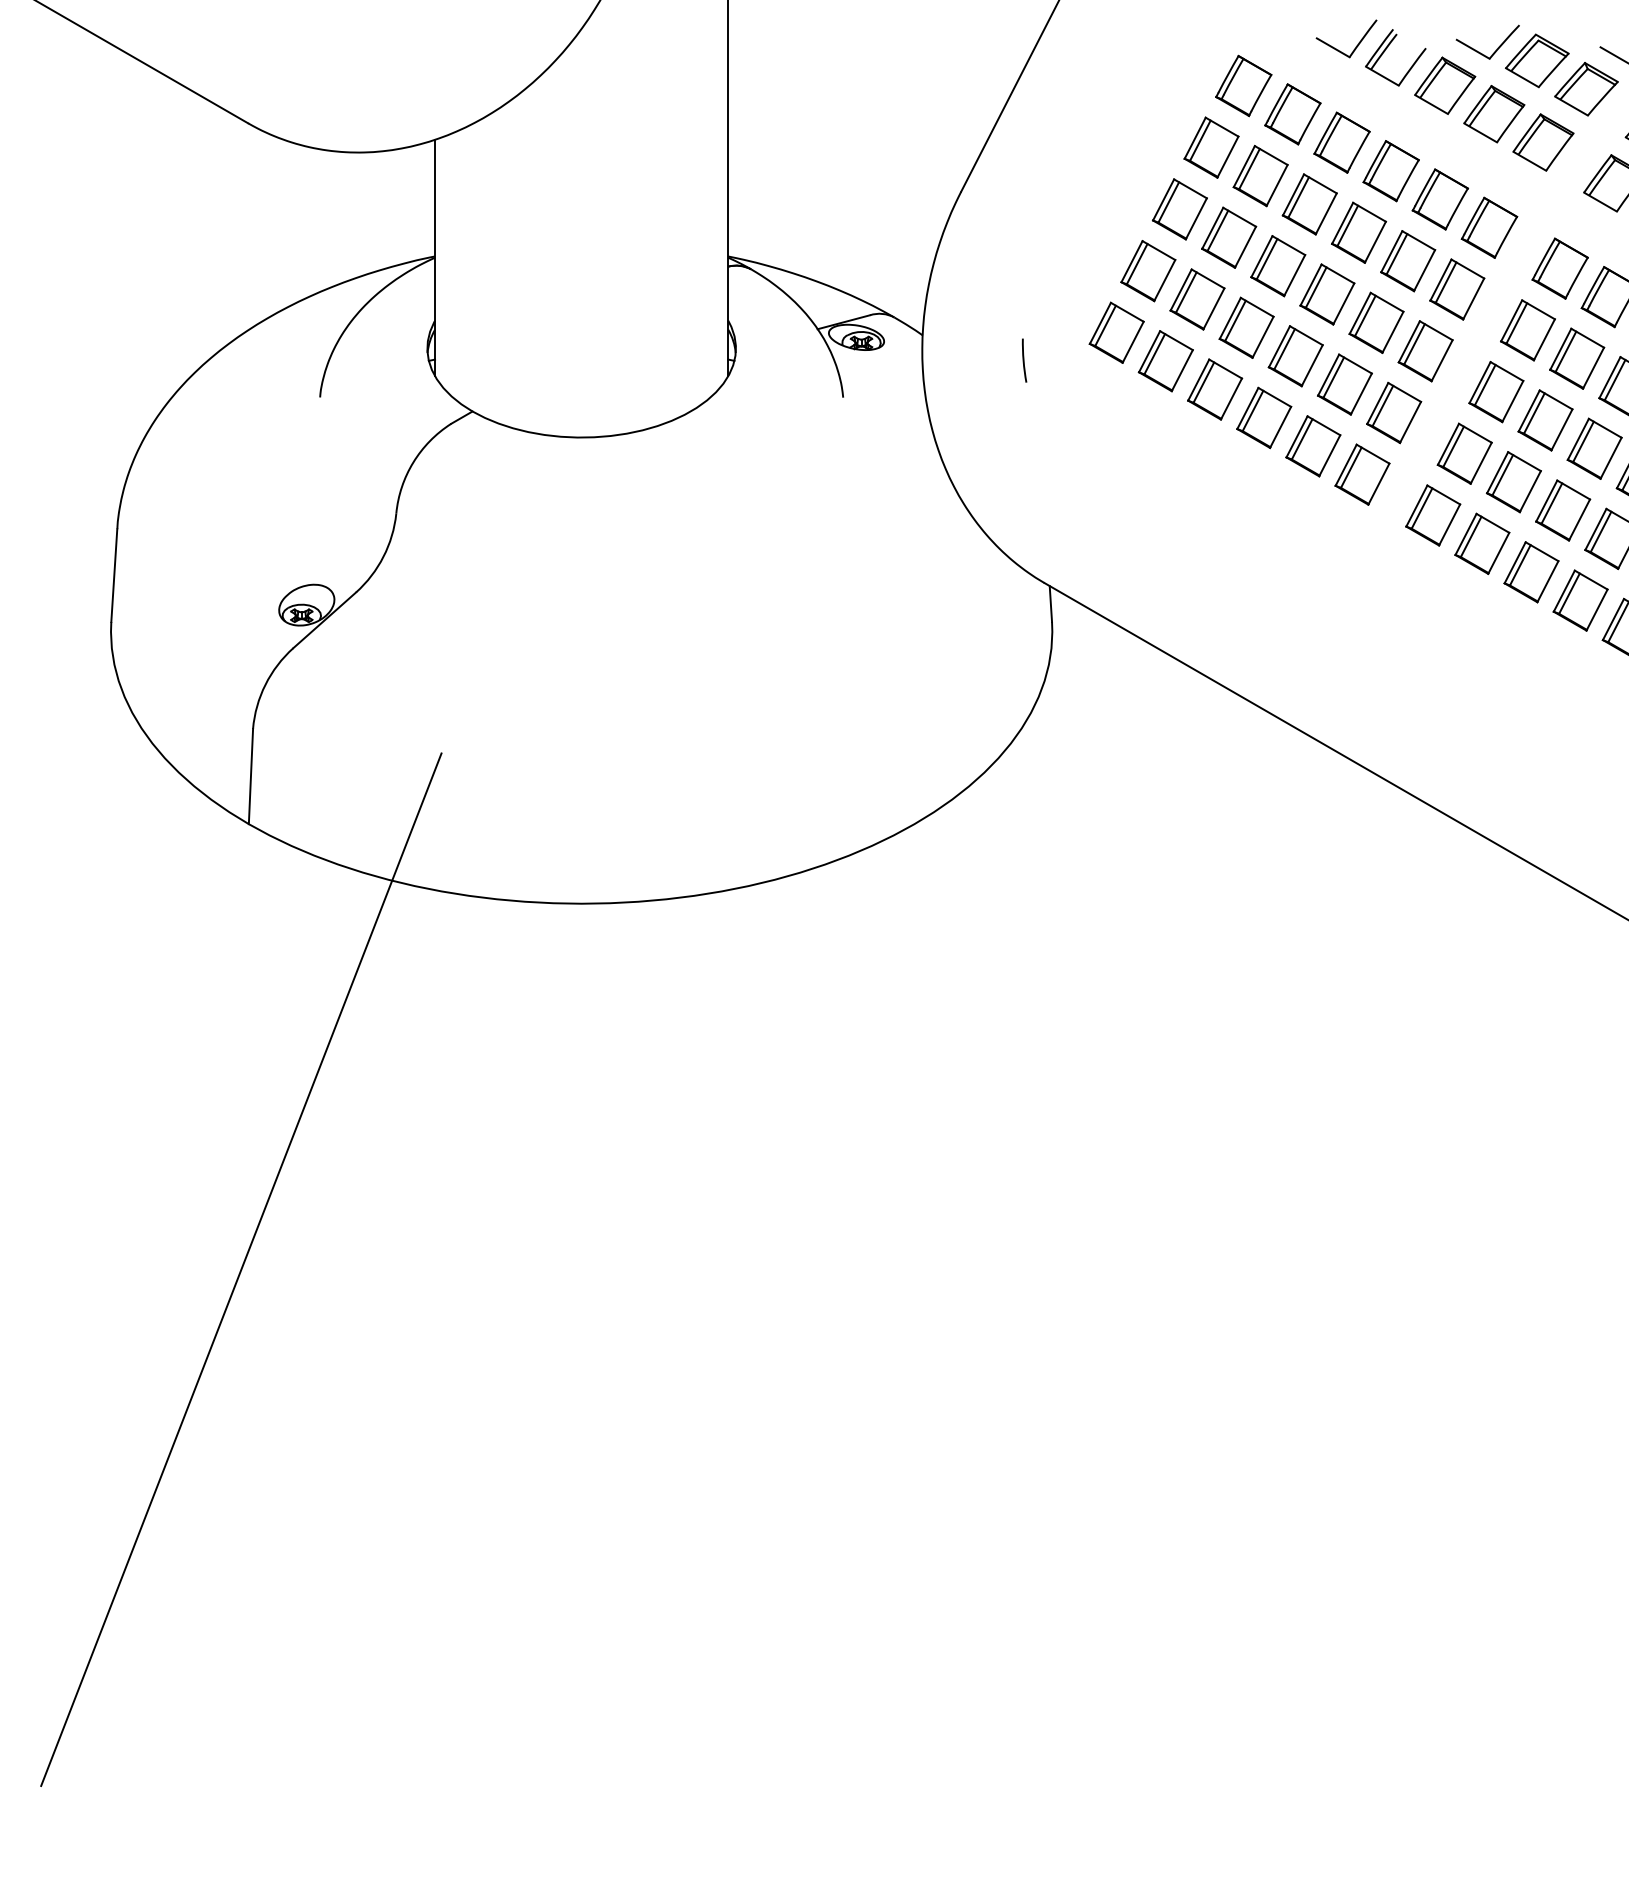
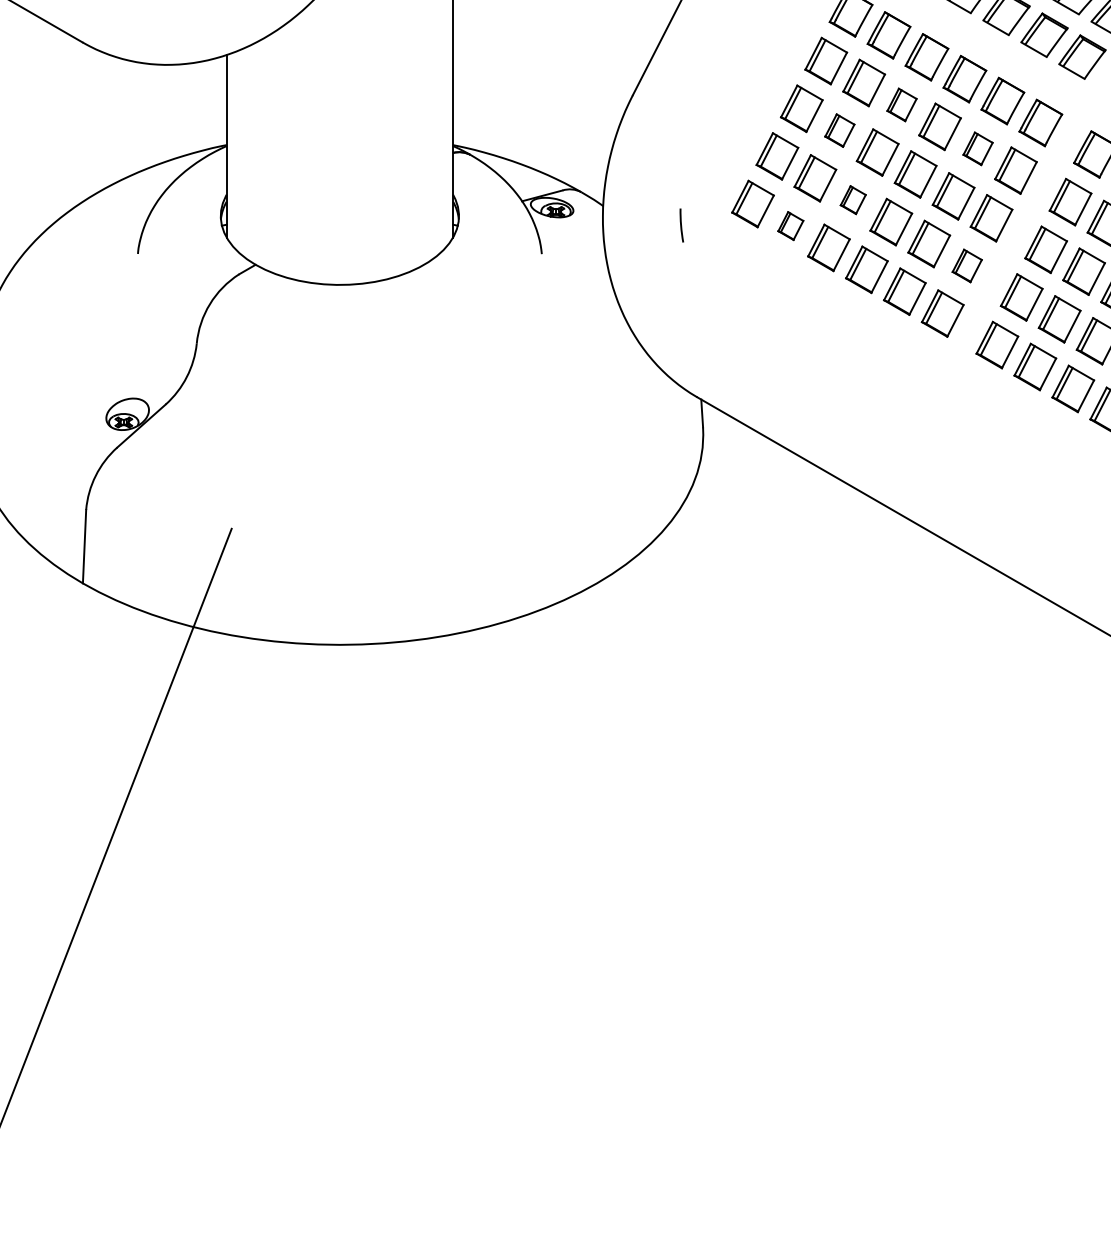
part: (1309, 204) -> (901, 104), size x0.7
part: (1229, 237) -> (840, 130), size x0.7
part: (1408, 261) -> (978, 148), size x0.7
part: (1246, 327) -> (853, 199), size x0.6
part: (1165, 361) -> (790, 226), size x0.6
part: (1394, 412) -> (967, 265), size x0.7

